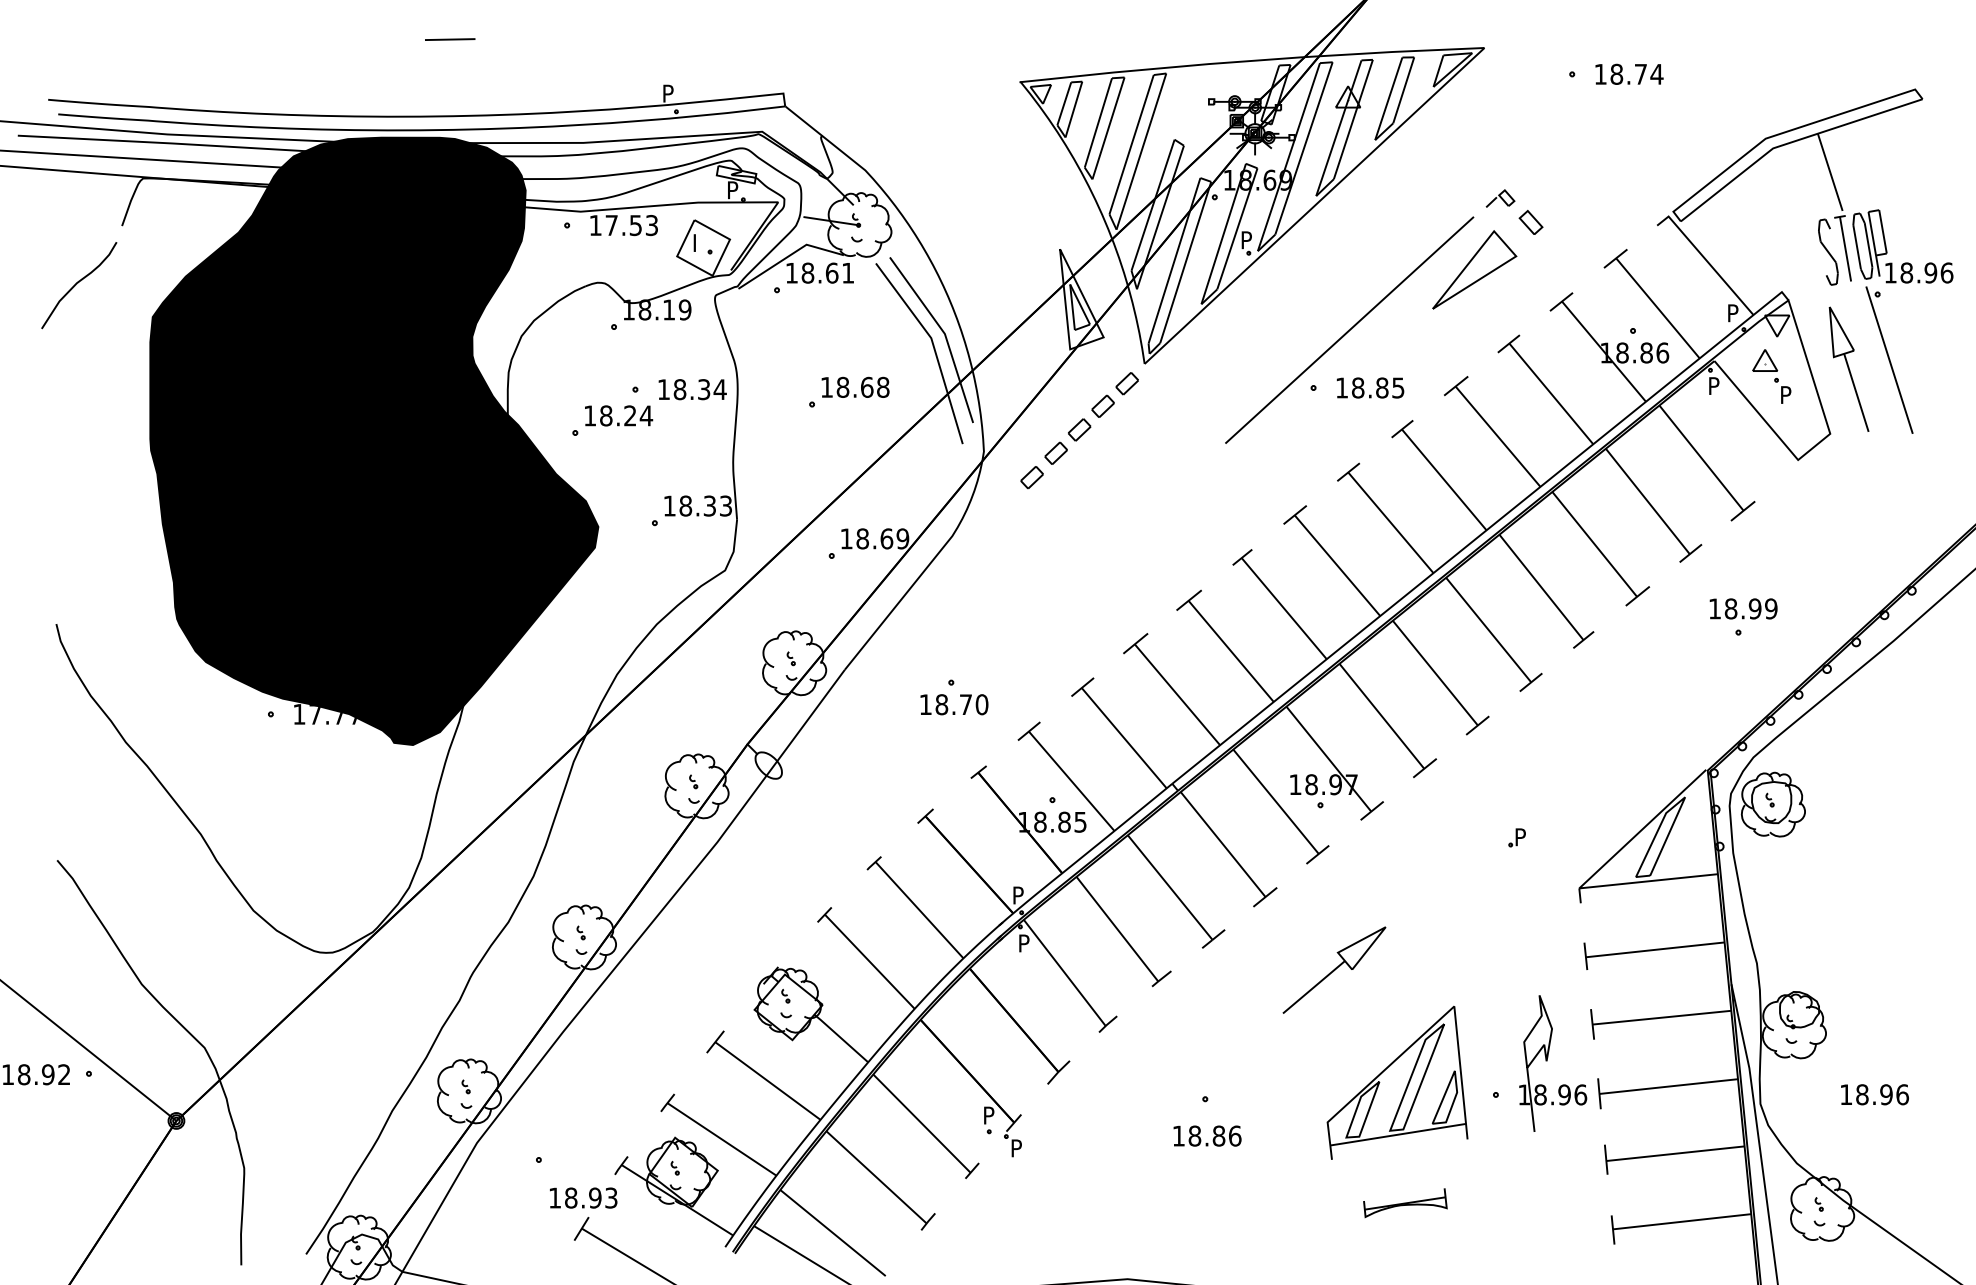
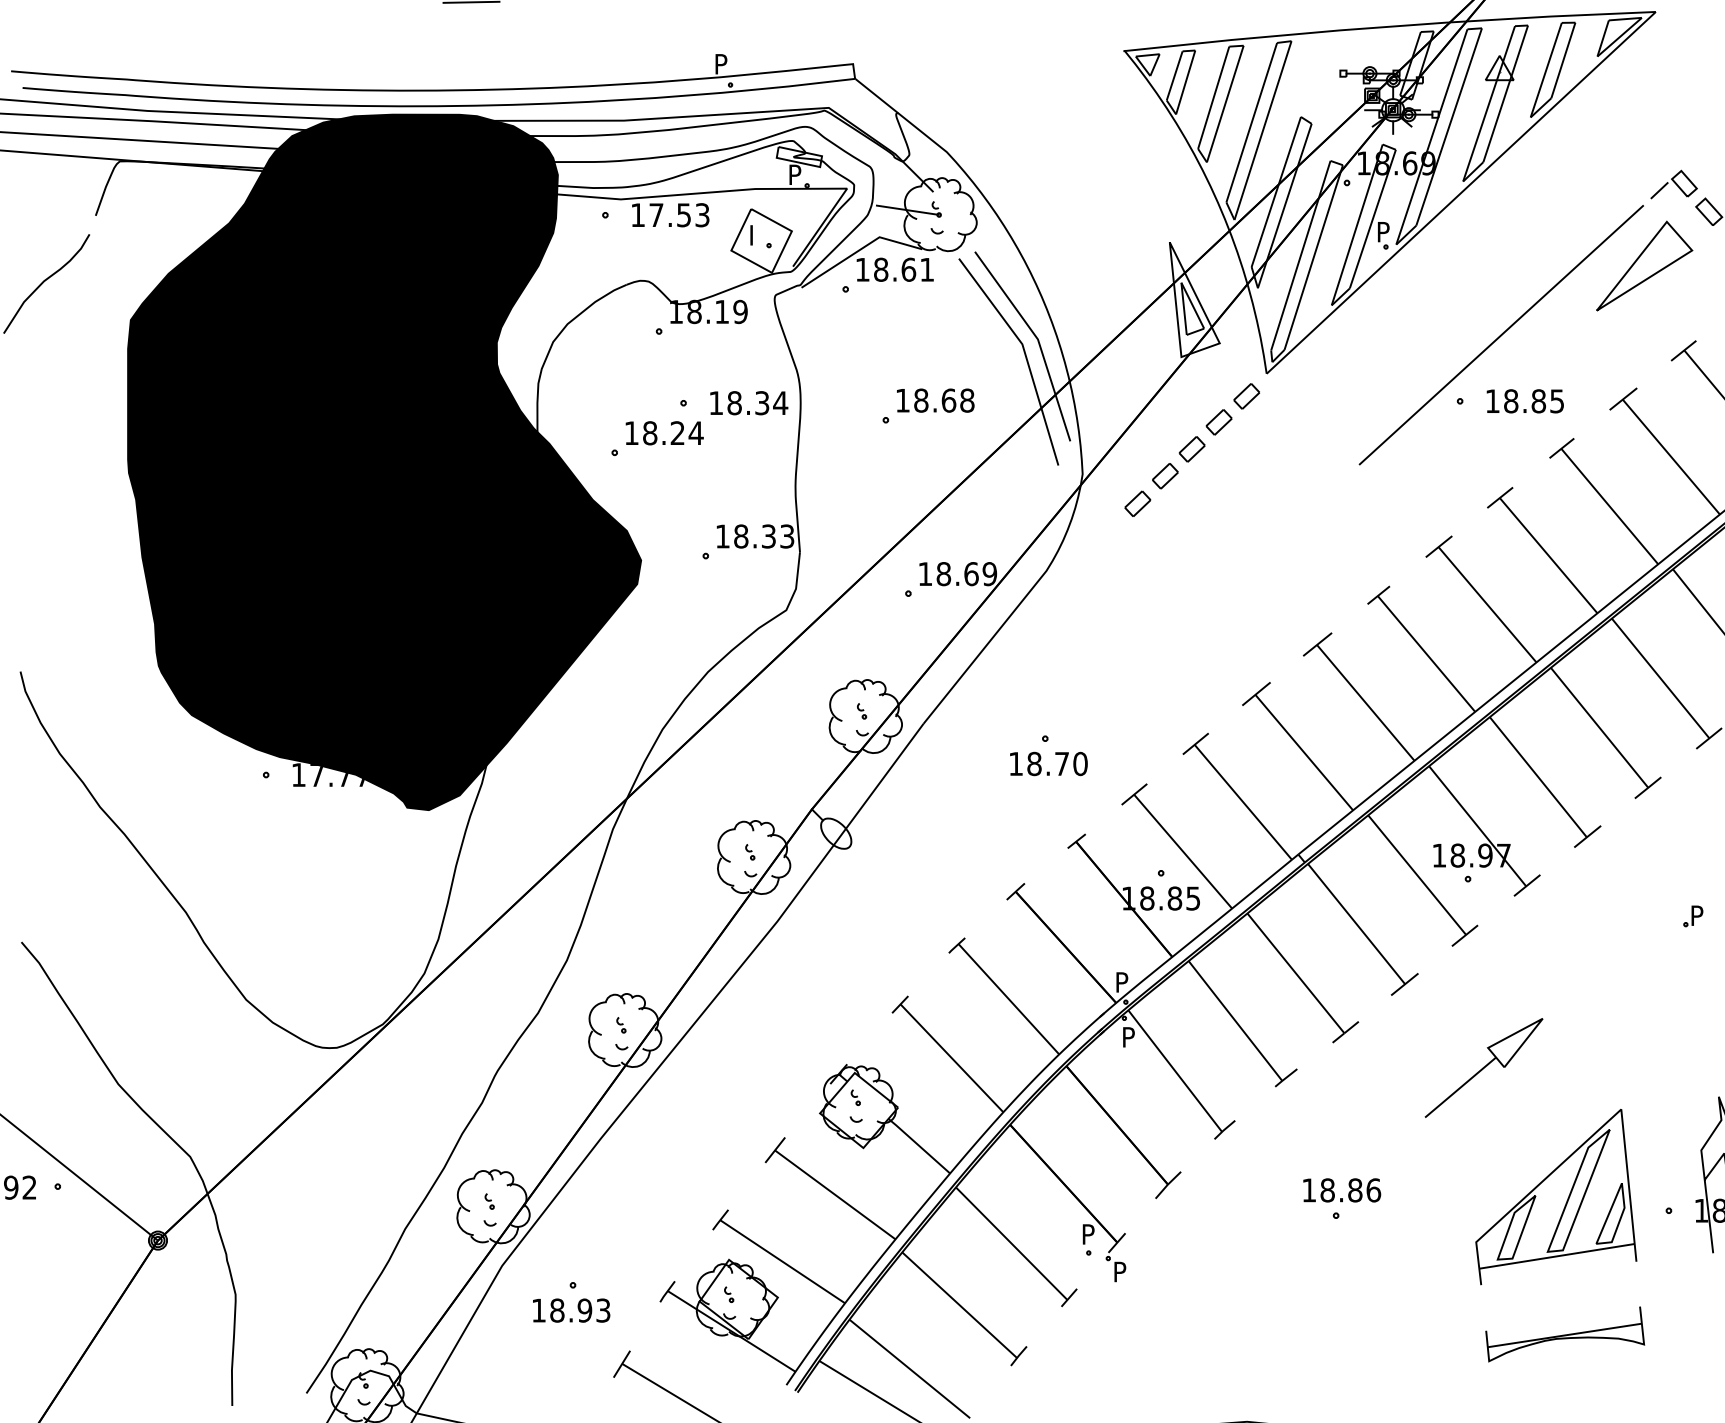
part: (1500, 198) -> (1674, 184), size x1.43
text: (1207, 1135) -> (1342, 1189), moved
text: (583, 1197) -> (571, 1309), moved
part: (1405, 1202) -> (1565, 1333), size x1.67

